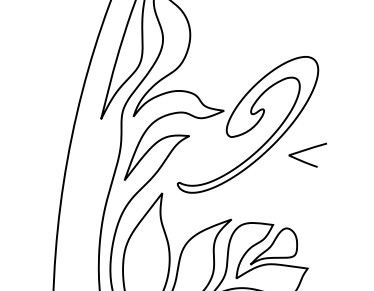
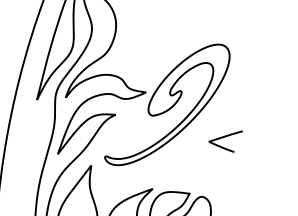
curve: (307, 150) -> (225, 137), moved

